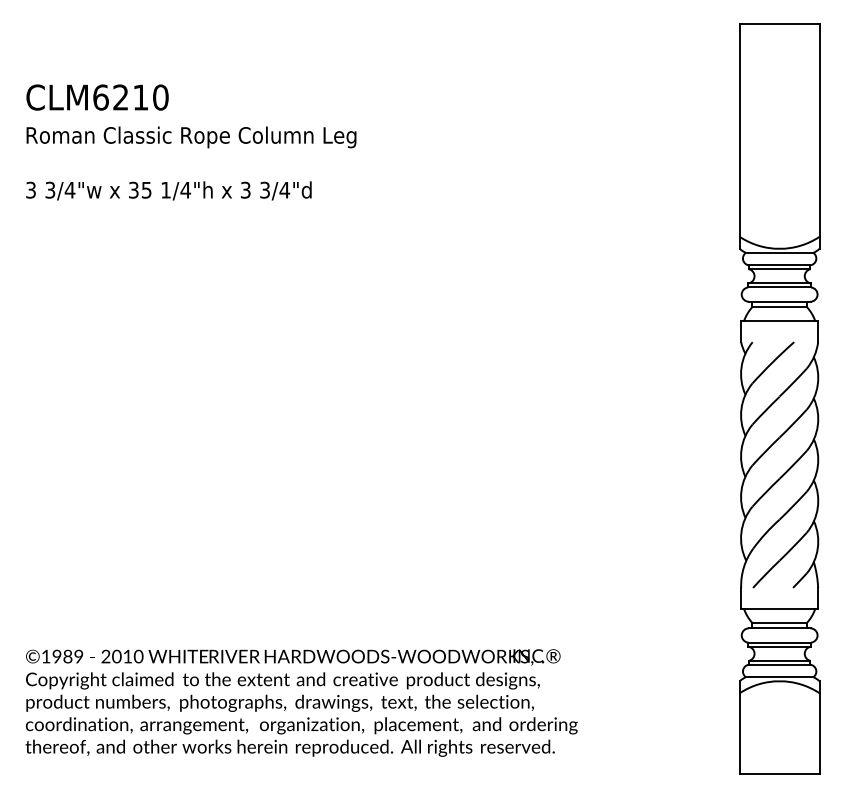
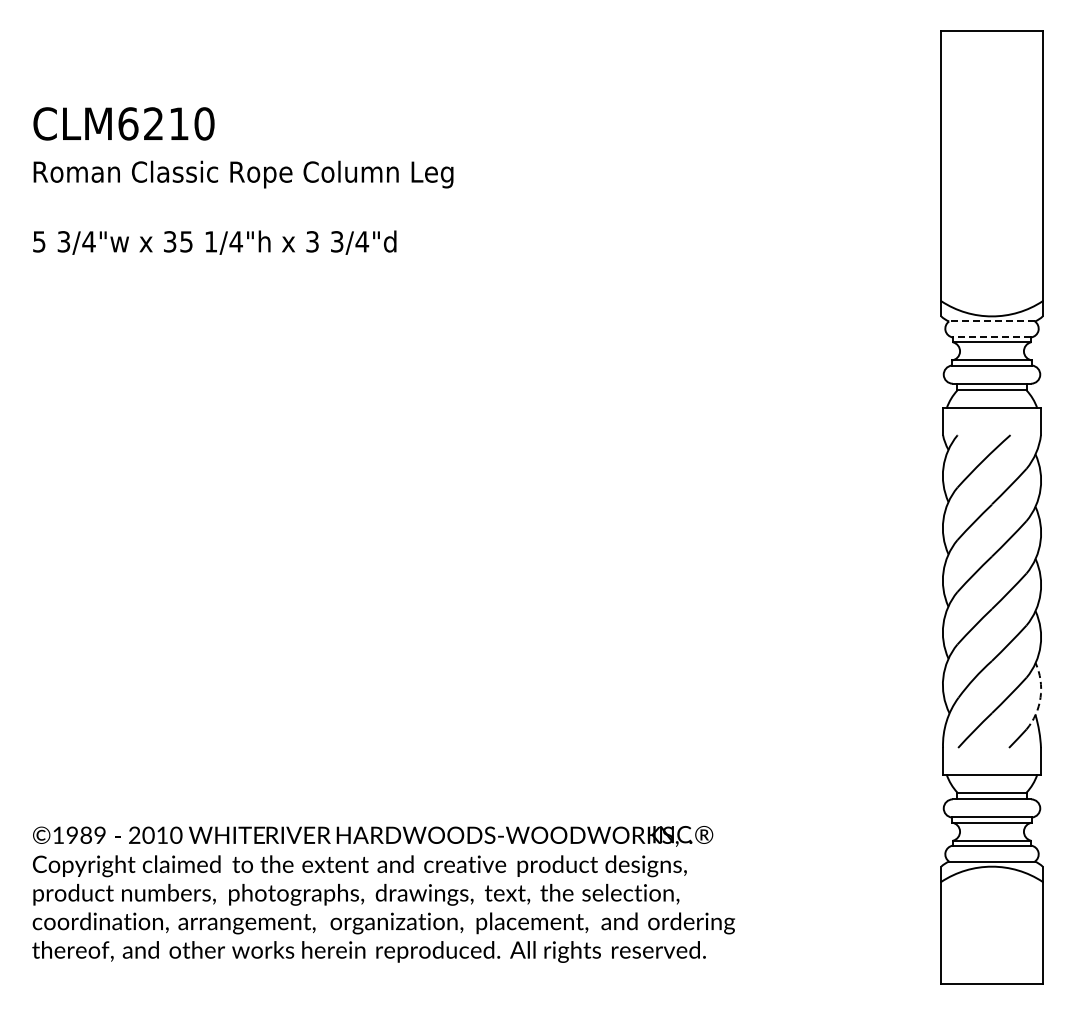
text: (31, 189) -> (39, 241), 3 -> 5
line: (780, 252) -> (992, 321), solid -> dashed
line: (779, 265) -> (991, 337), solid -> dashed
arc: (817, 548) -> (1040, 697), solid -> dashed

